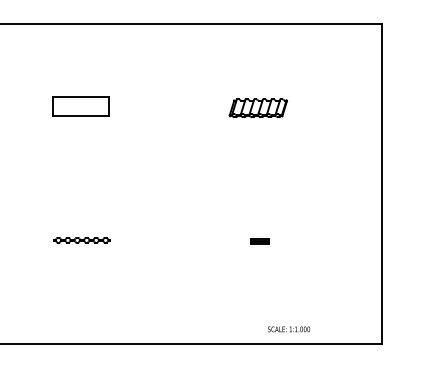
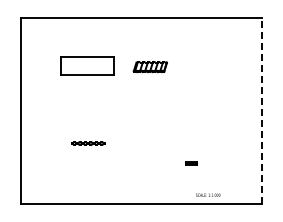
part: (80, 107) -> (87, 66), size x1.6
part: (256, 107) -> (149, 66), moved
line: (381, 183) -> (261, 110), solid -> dashed
part: (260, 241) -> (191, 163), moved

